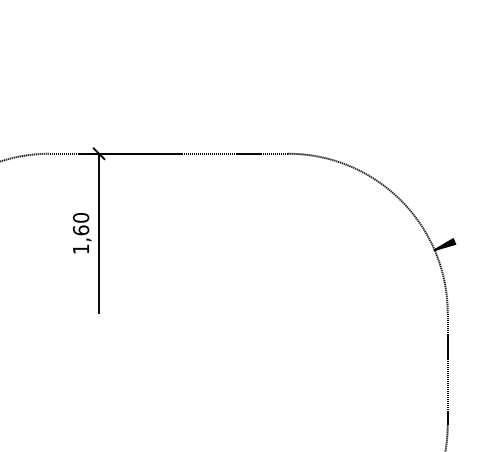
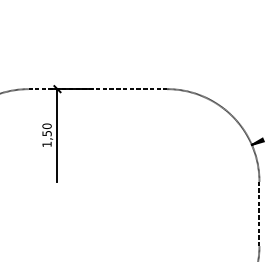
text: (80, 230) -> (46, 133), 1,60 -> 1,50

